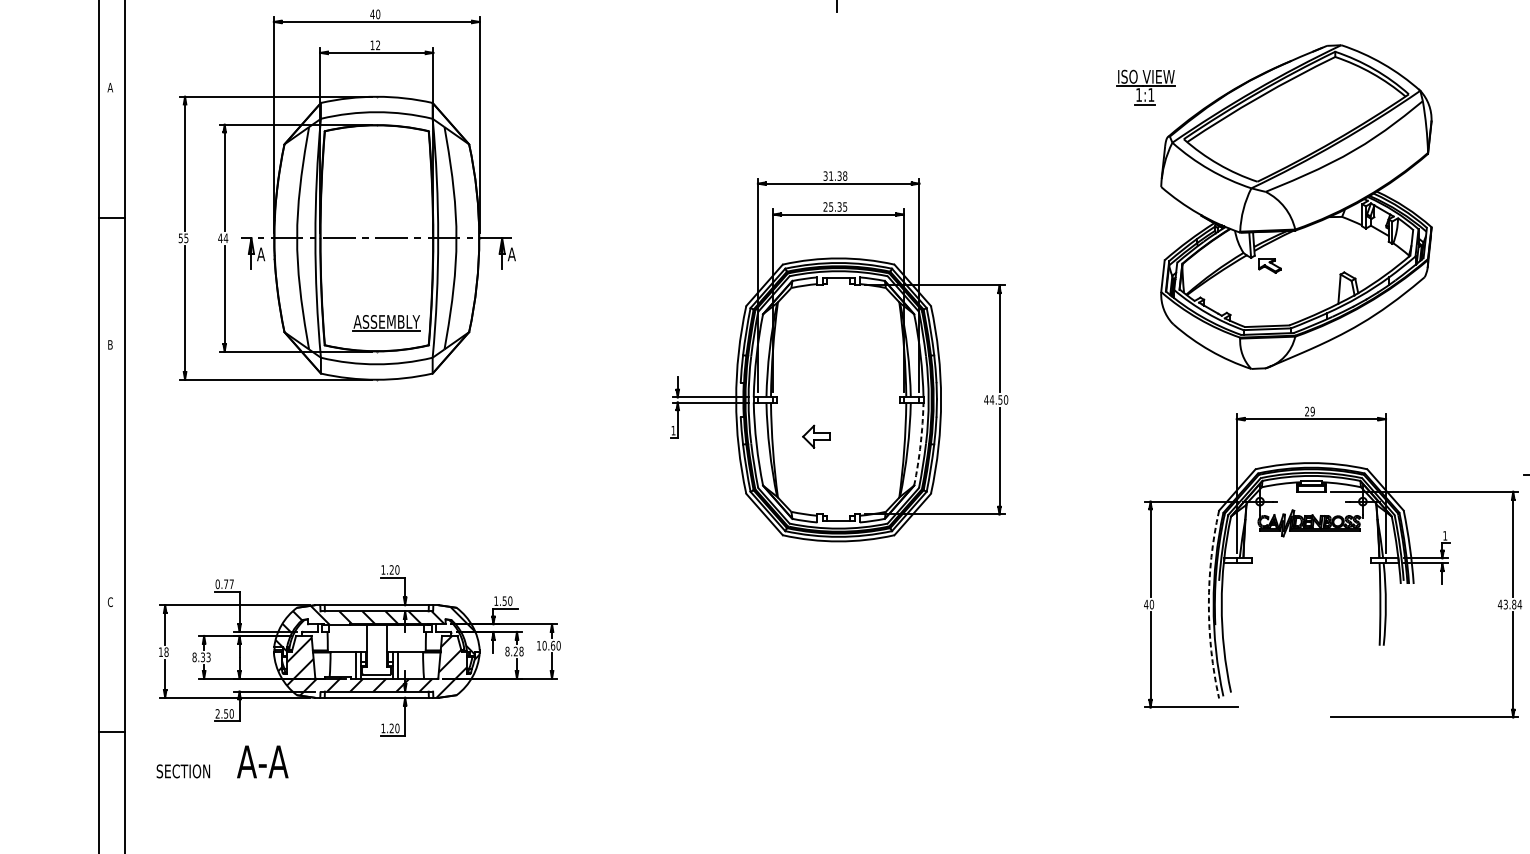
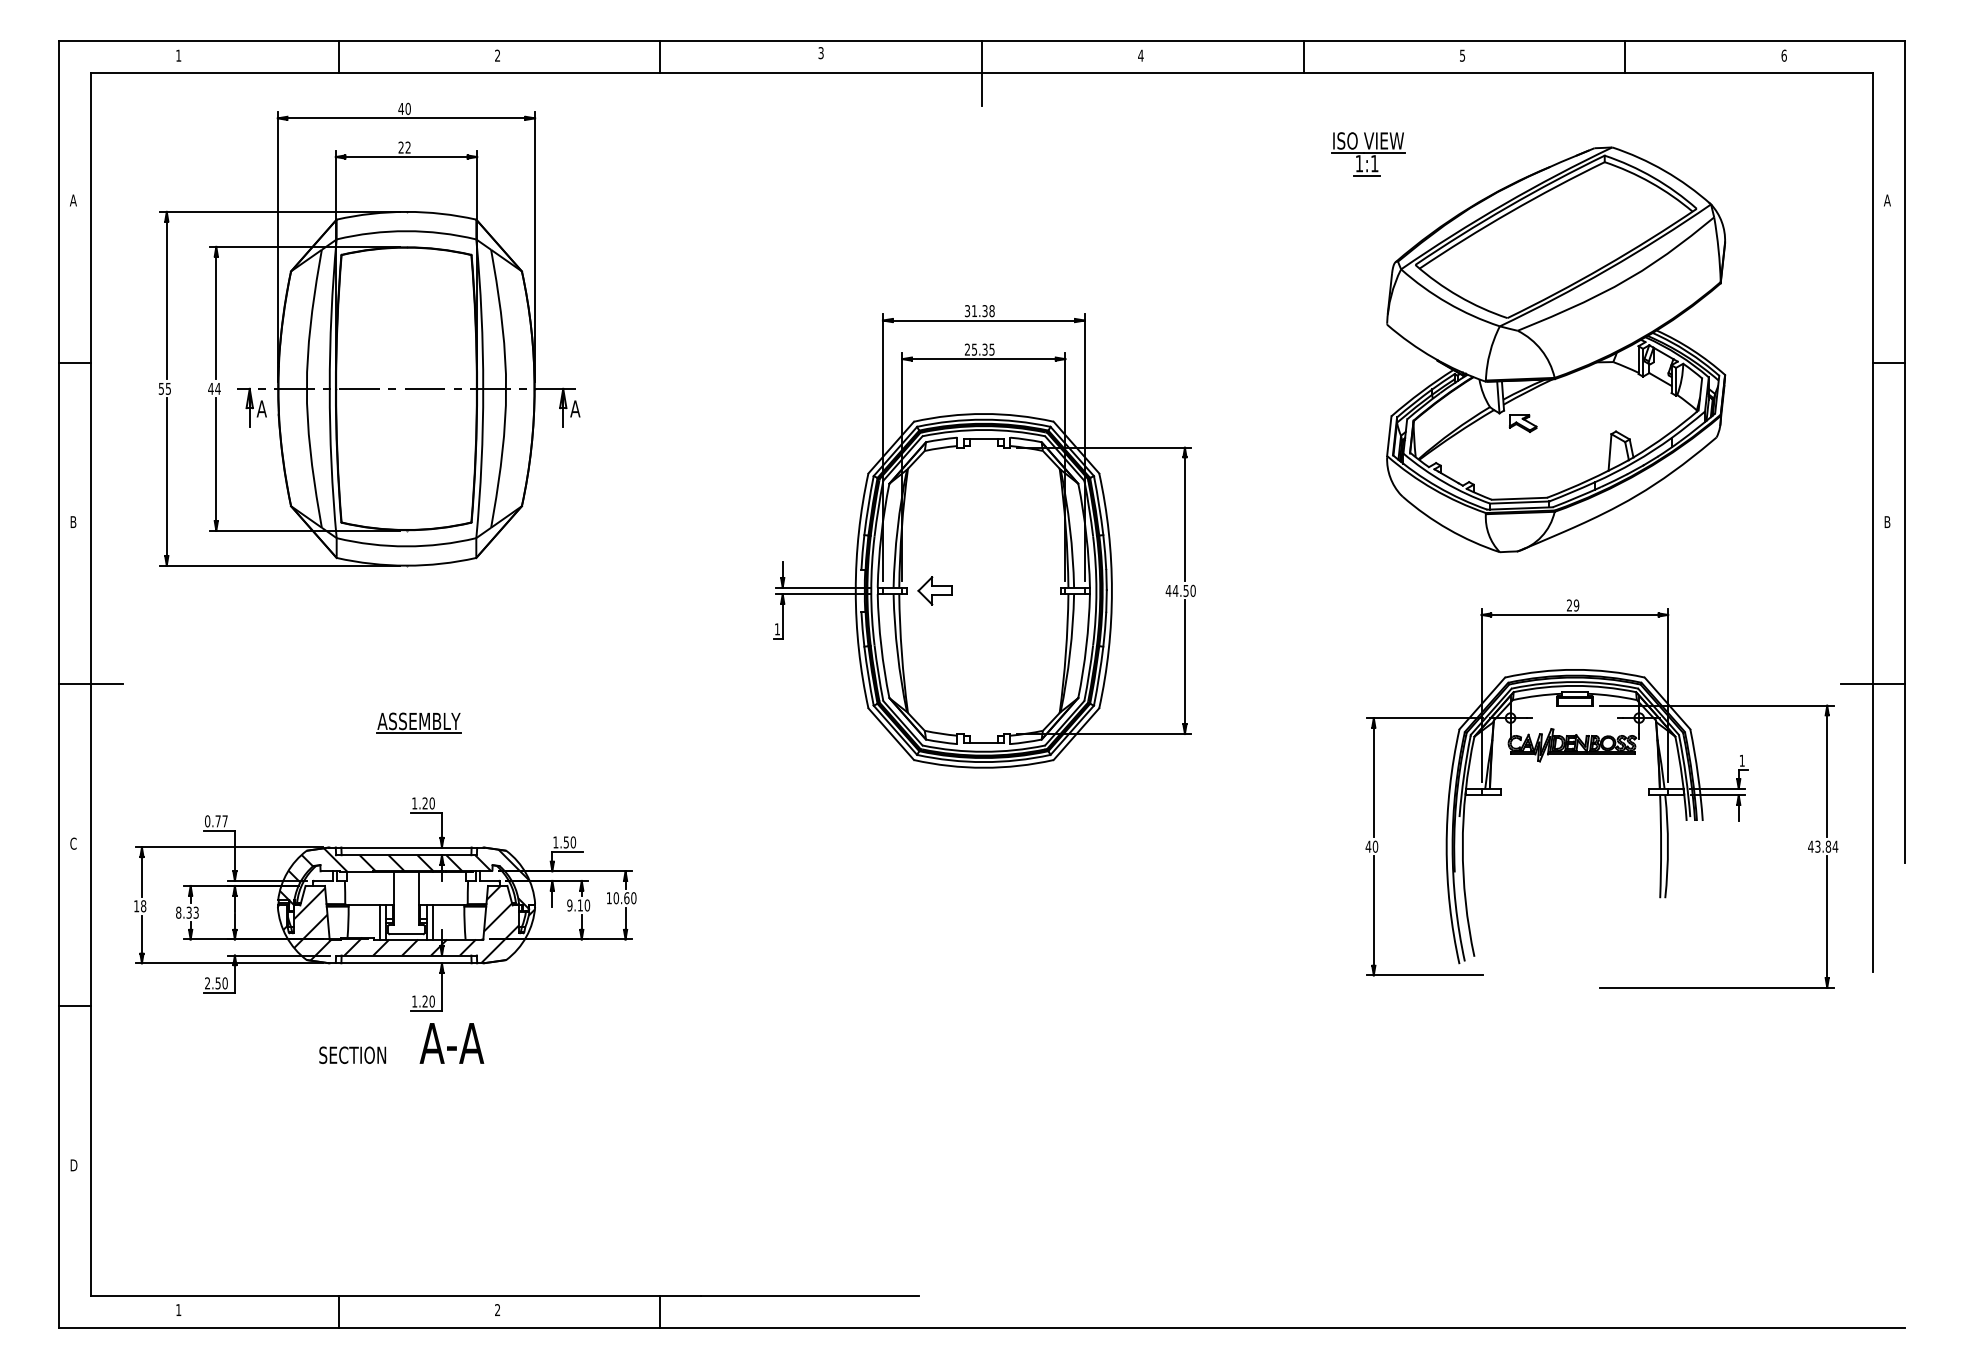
text: (372, 45) -> (400, 147), 12 -> 22
part: (1146, 87) -> (1368, 154), moved
part: (386, 322) -> (418, 722), moved
part: (815, 436) -> (934, 590), moved
arc: (920, 444) -> (1086, 646), dashed -> solid
line: (124, 474) -> (90, 684), added
arc: (1208, 604) -> (1446, 846), dashed -> solid
text: (514, 651) -> (578, 905), 8.28 -> 9.10
text: (222, 761) -> (401, 1043), moved

